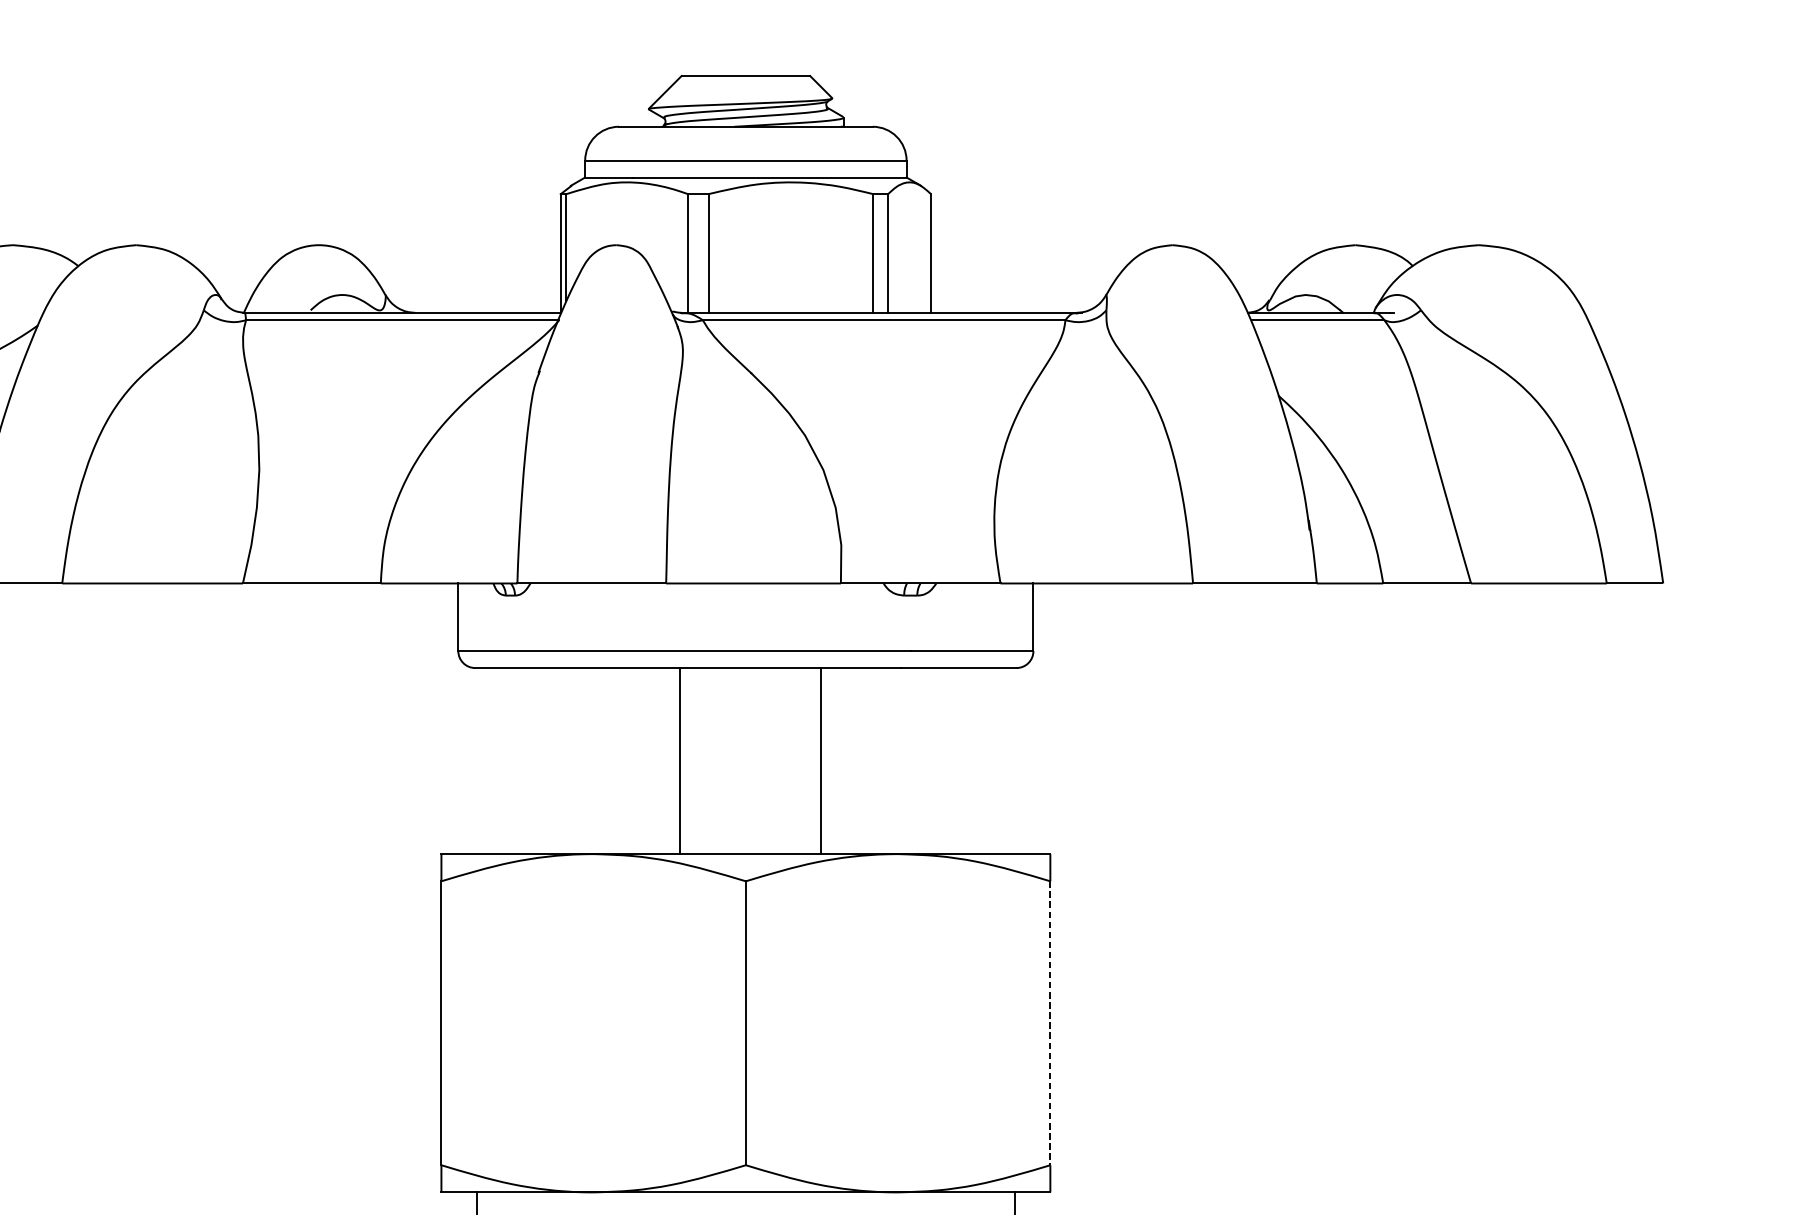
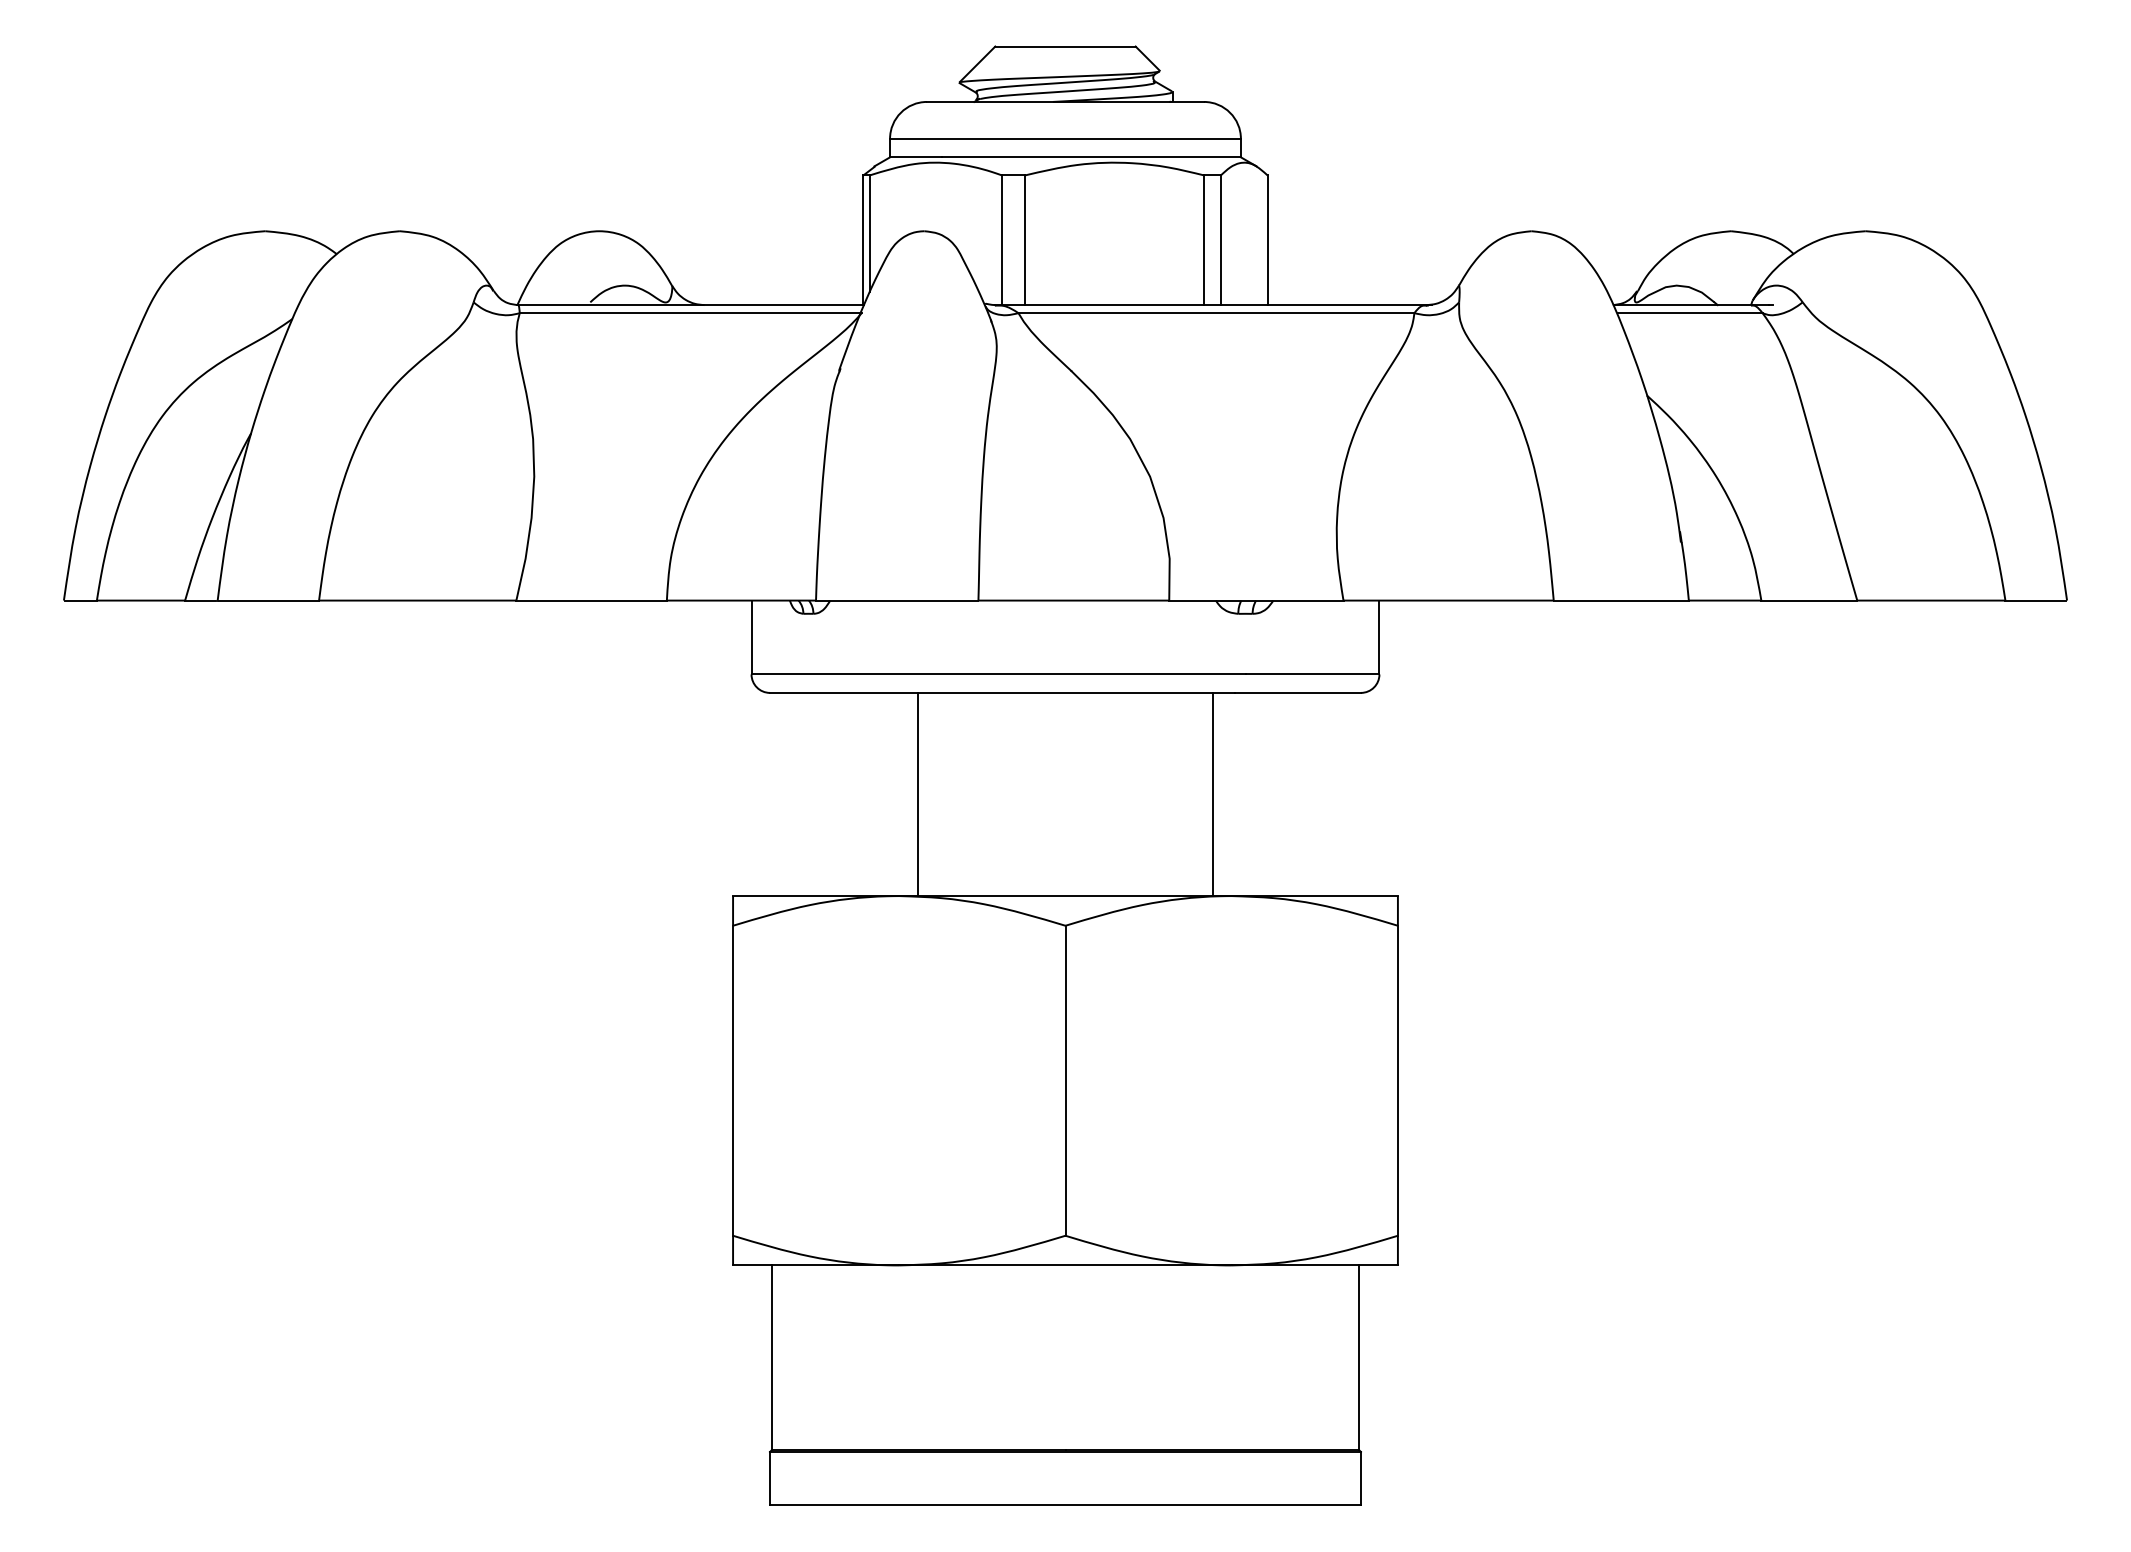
line: (679, 761) -> (917, 794), moved
line: (821, 761) -> (1213, 794), moved
line: (1049, 1023) -> (1397, 1081), dashed -> solid

